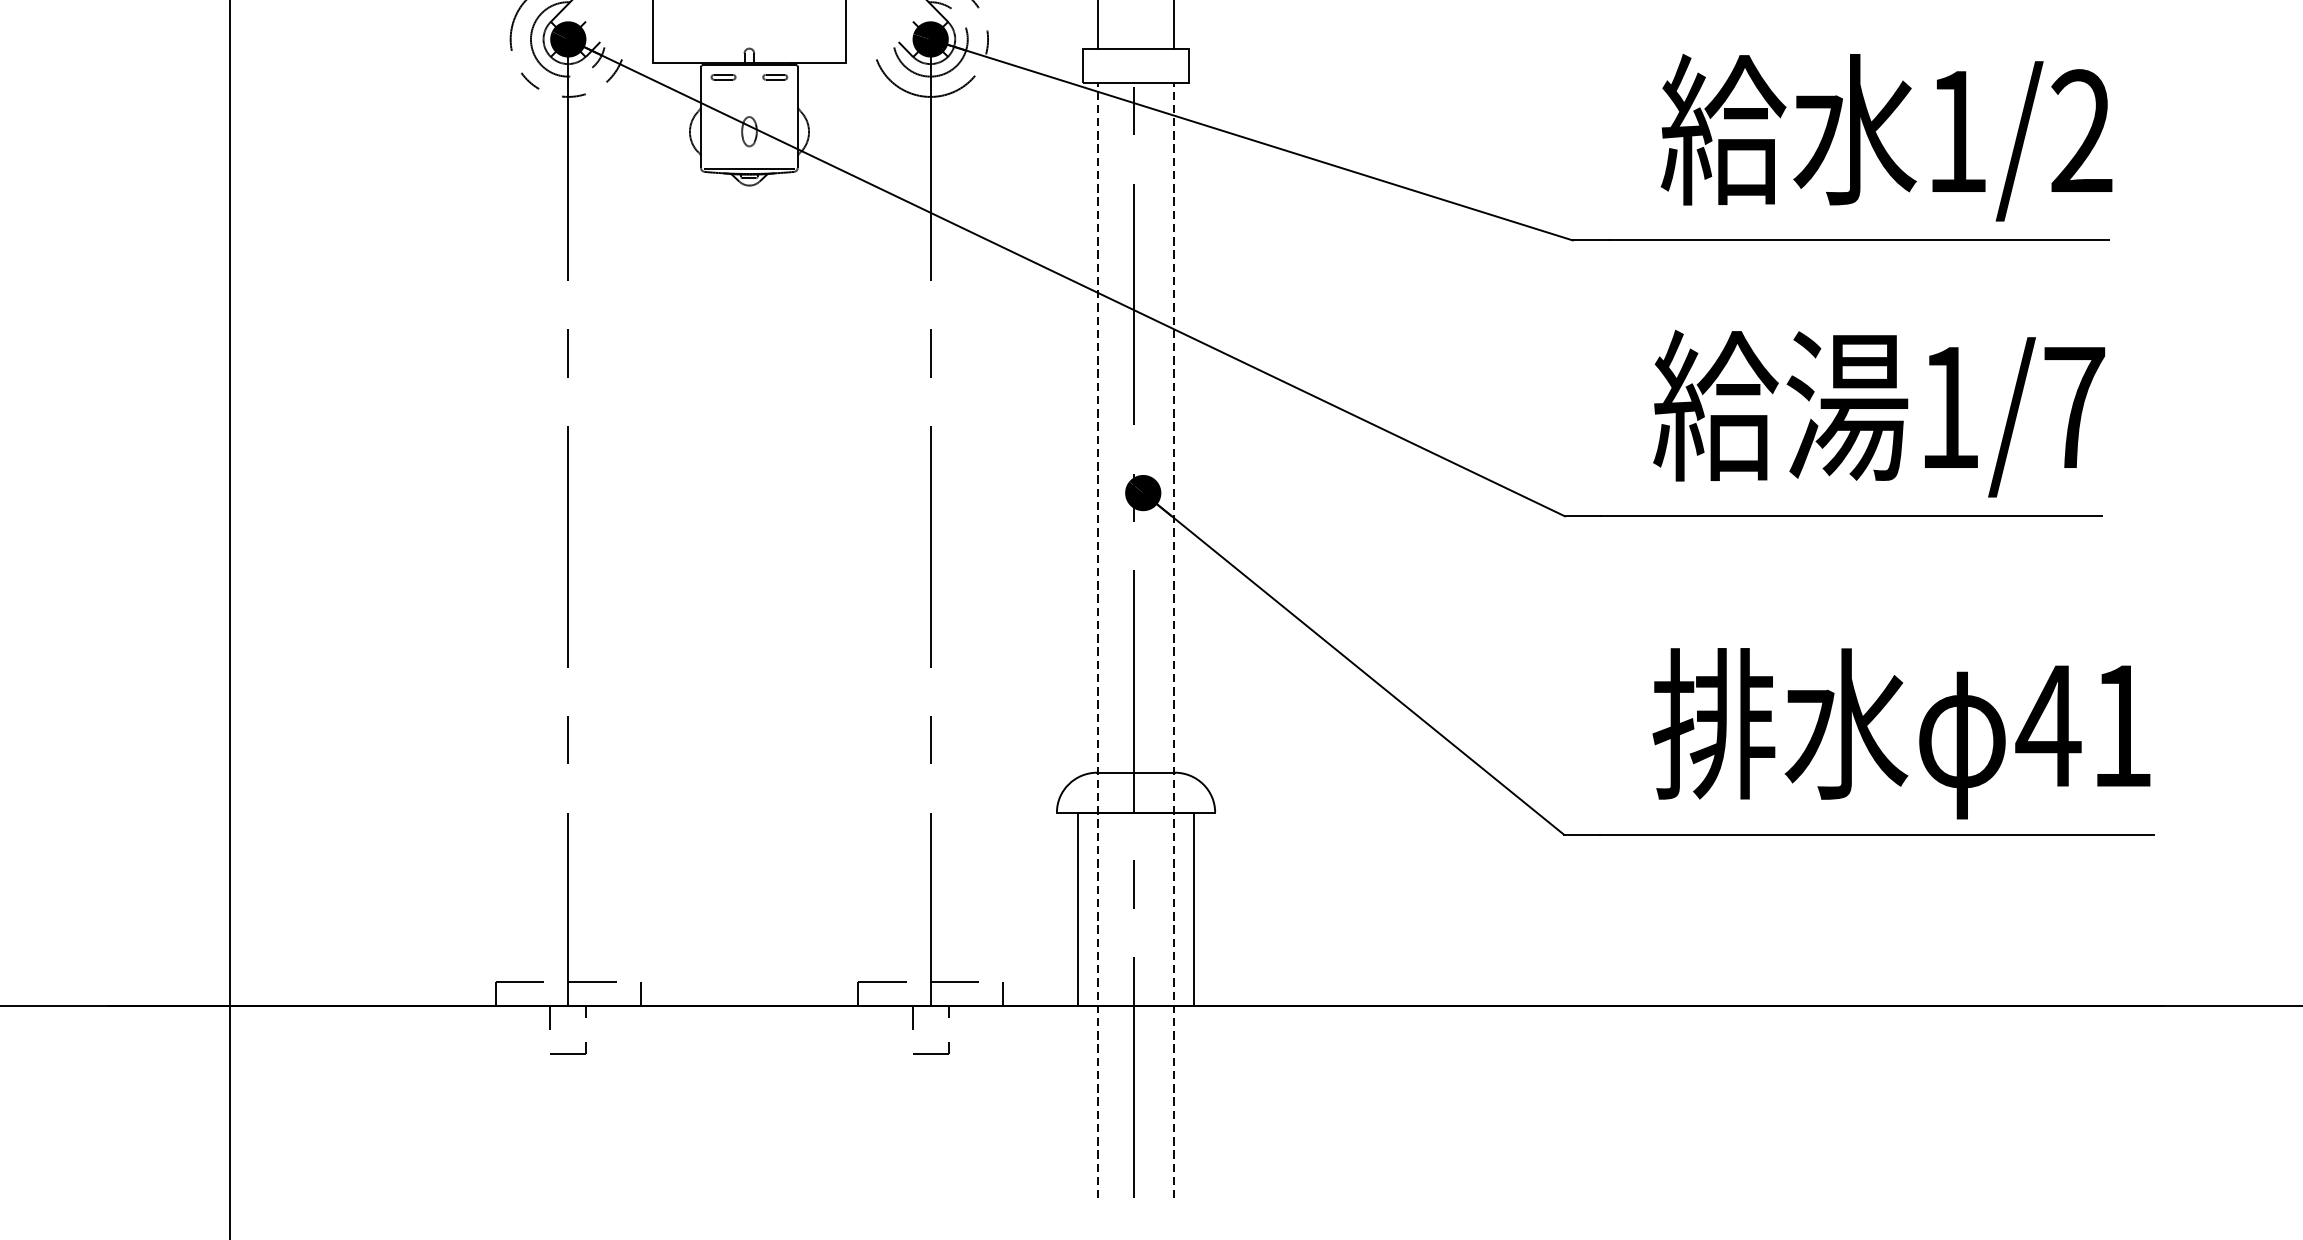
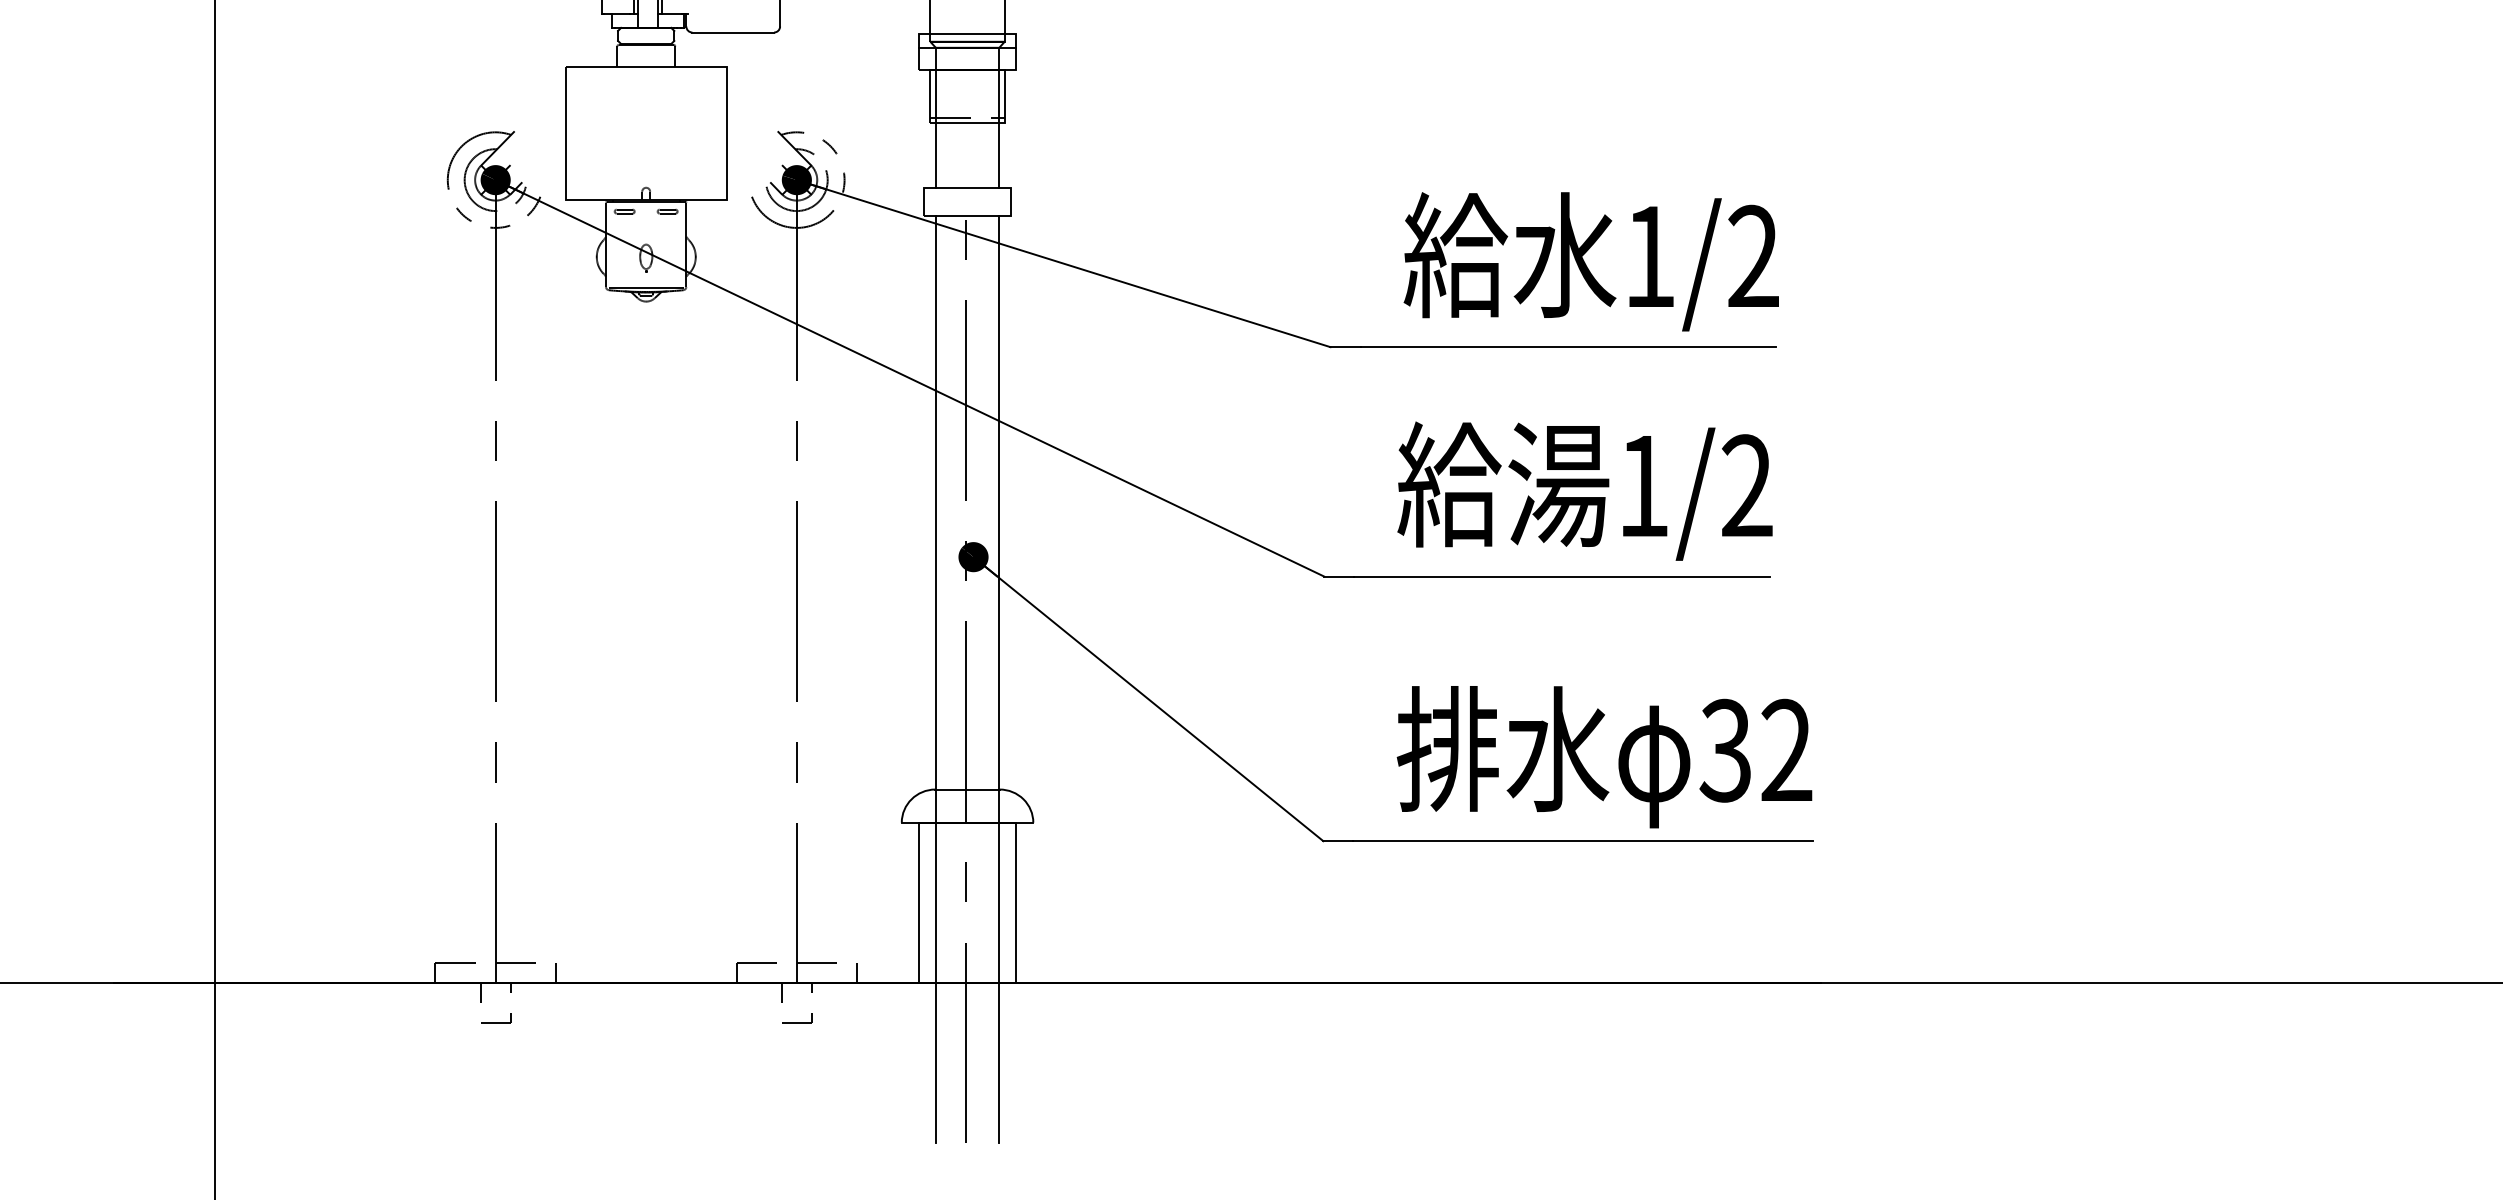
text: (2074, 406) -> (1747, 485), 1/7 -> 1/2
line: (1097, 640) -> (935, 679), dashed -> solid
line: (1174, 640) -> (999, 679), dashed -> solid
text: (2084, 725) -> (1755, 750), 41 -> 32

